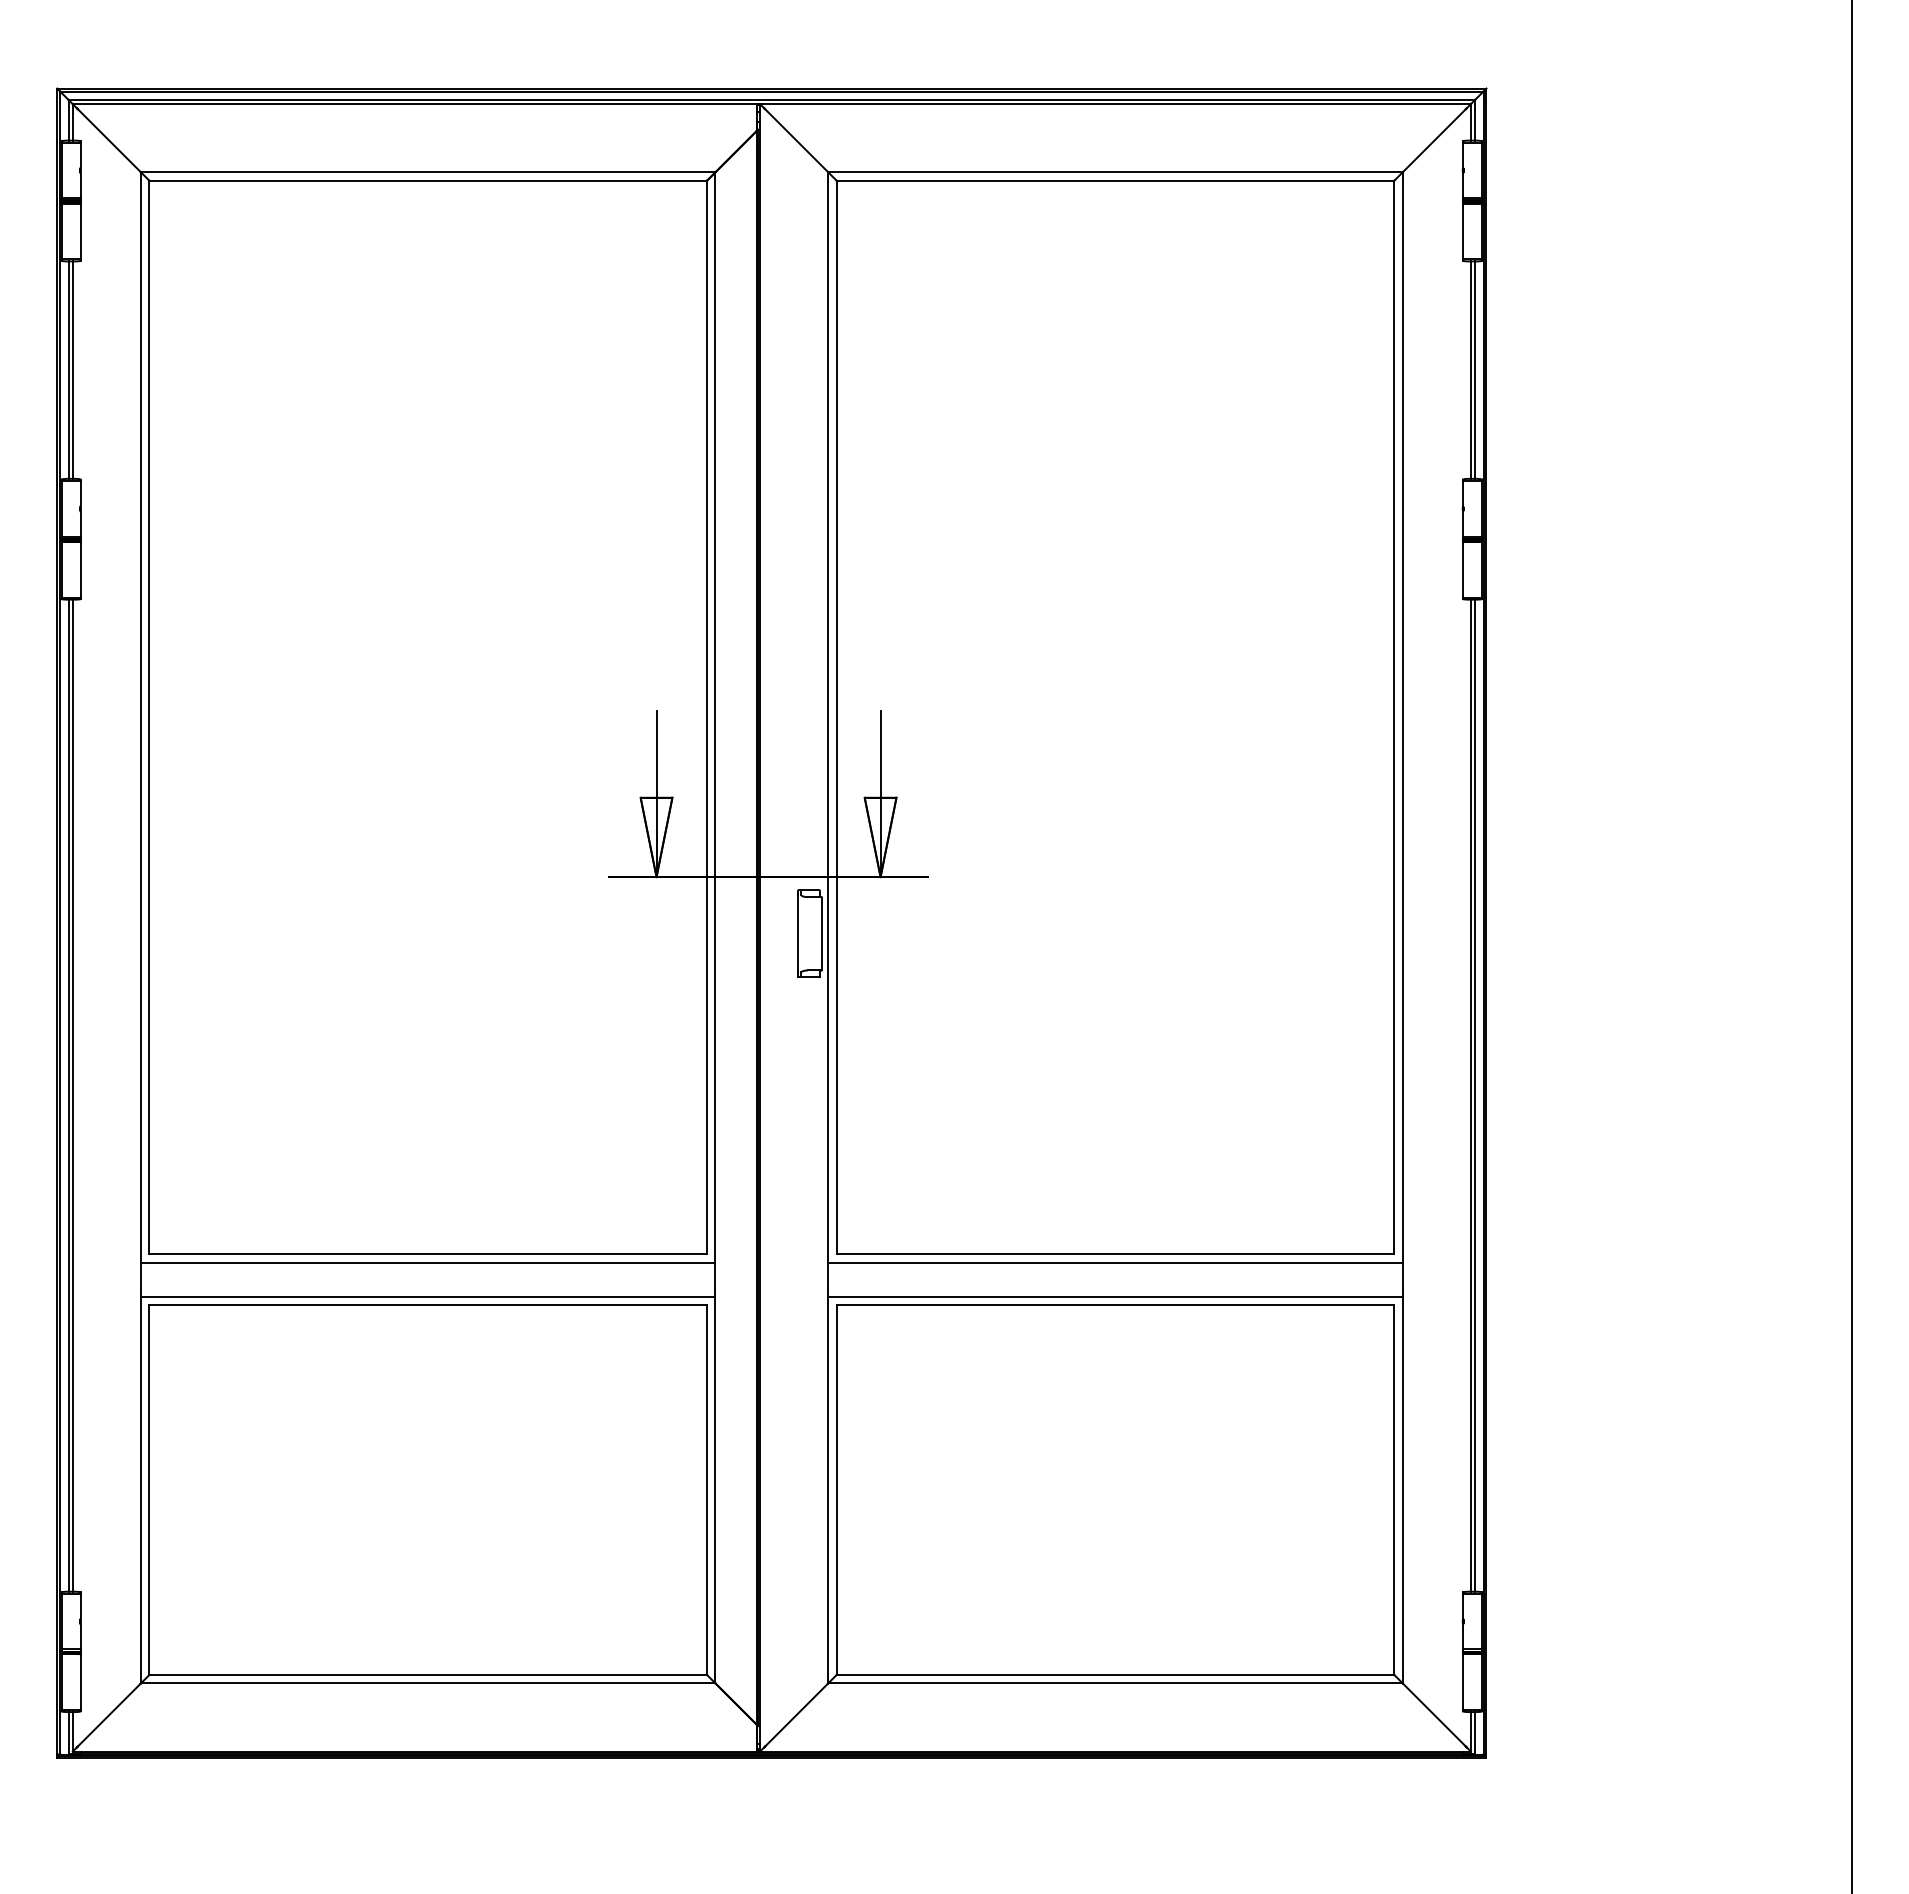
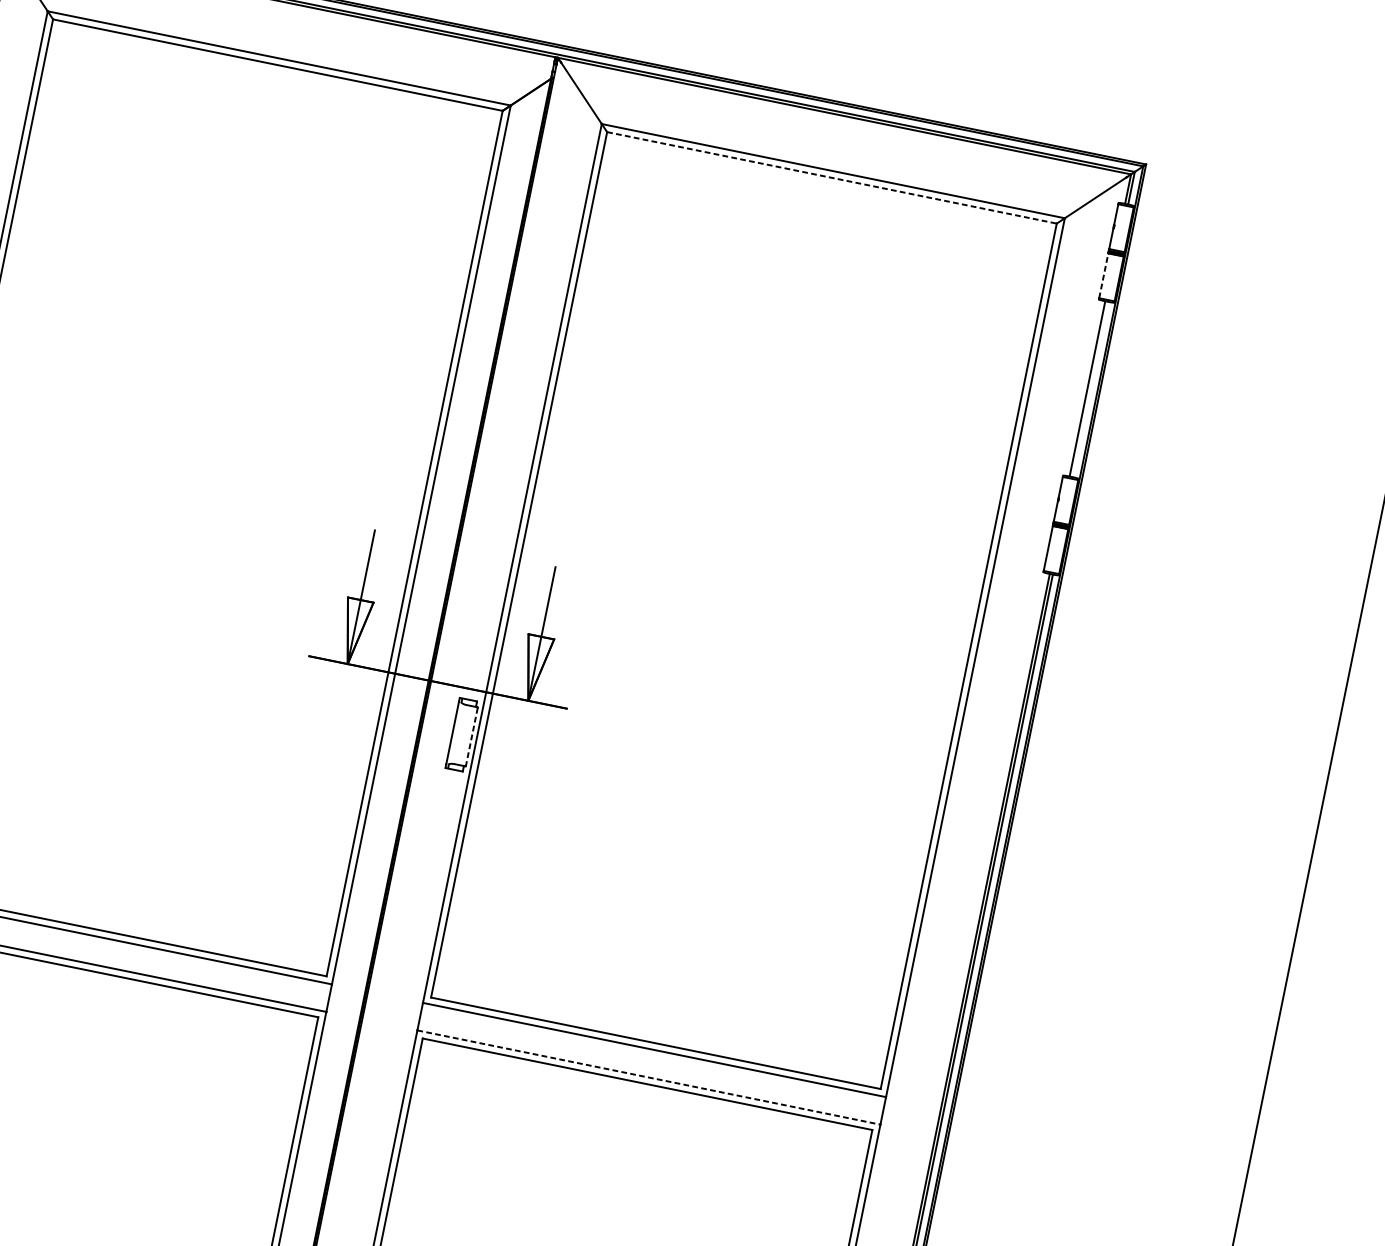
line: (1115, 180) -> (831, 177), solid -> dashed
line: (1462, 231) -> (1103, 275), solid -> dashed
line: (1474, 369) -> (1090, 388), removed
line: (822, 933) -> (472, 736), solid -> dashed
line: (1116, 1296) -> (649, 1077), solid -> dashed

